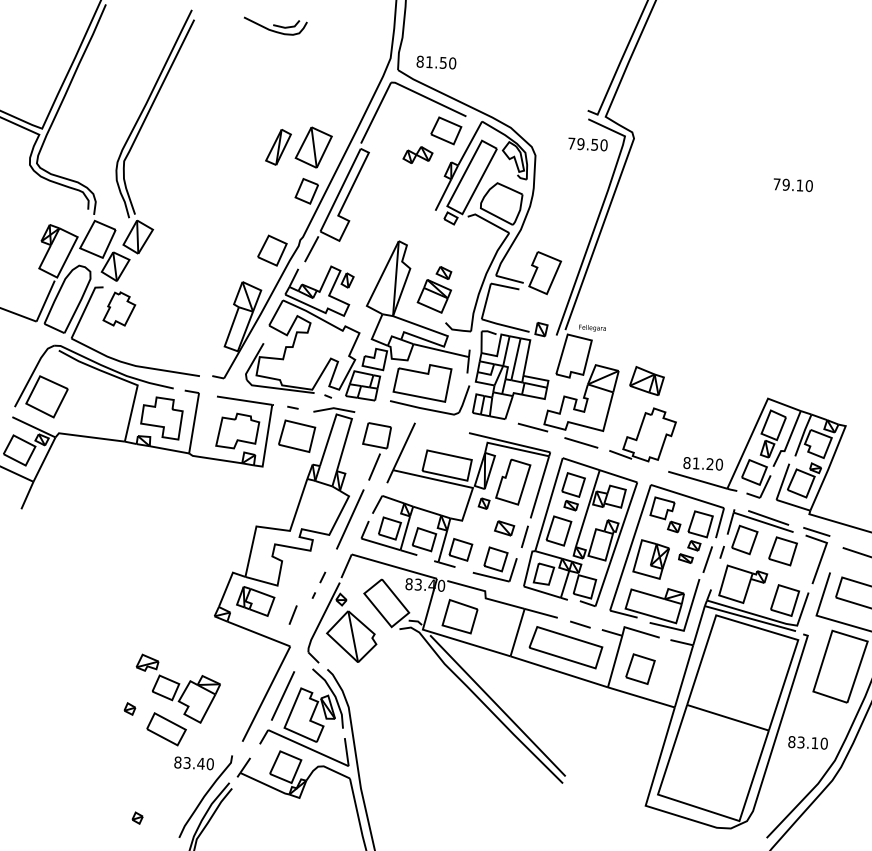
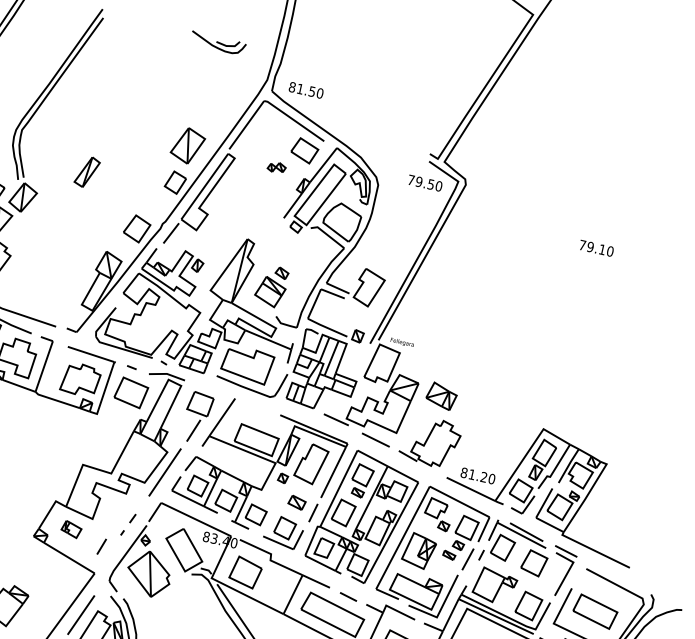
part: (275, 25) -> (218, 42), moved
part: (278, 147) -> (87, 172), moved
part: (417, 154) -> (276, 167), size x0.7
part: (255, 601) -> (71, 529), size x0.6

